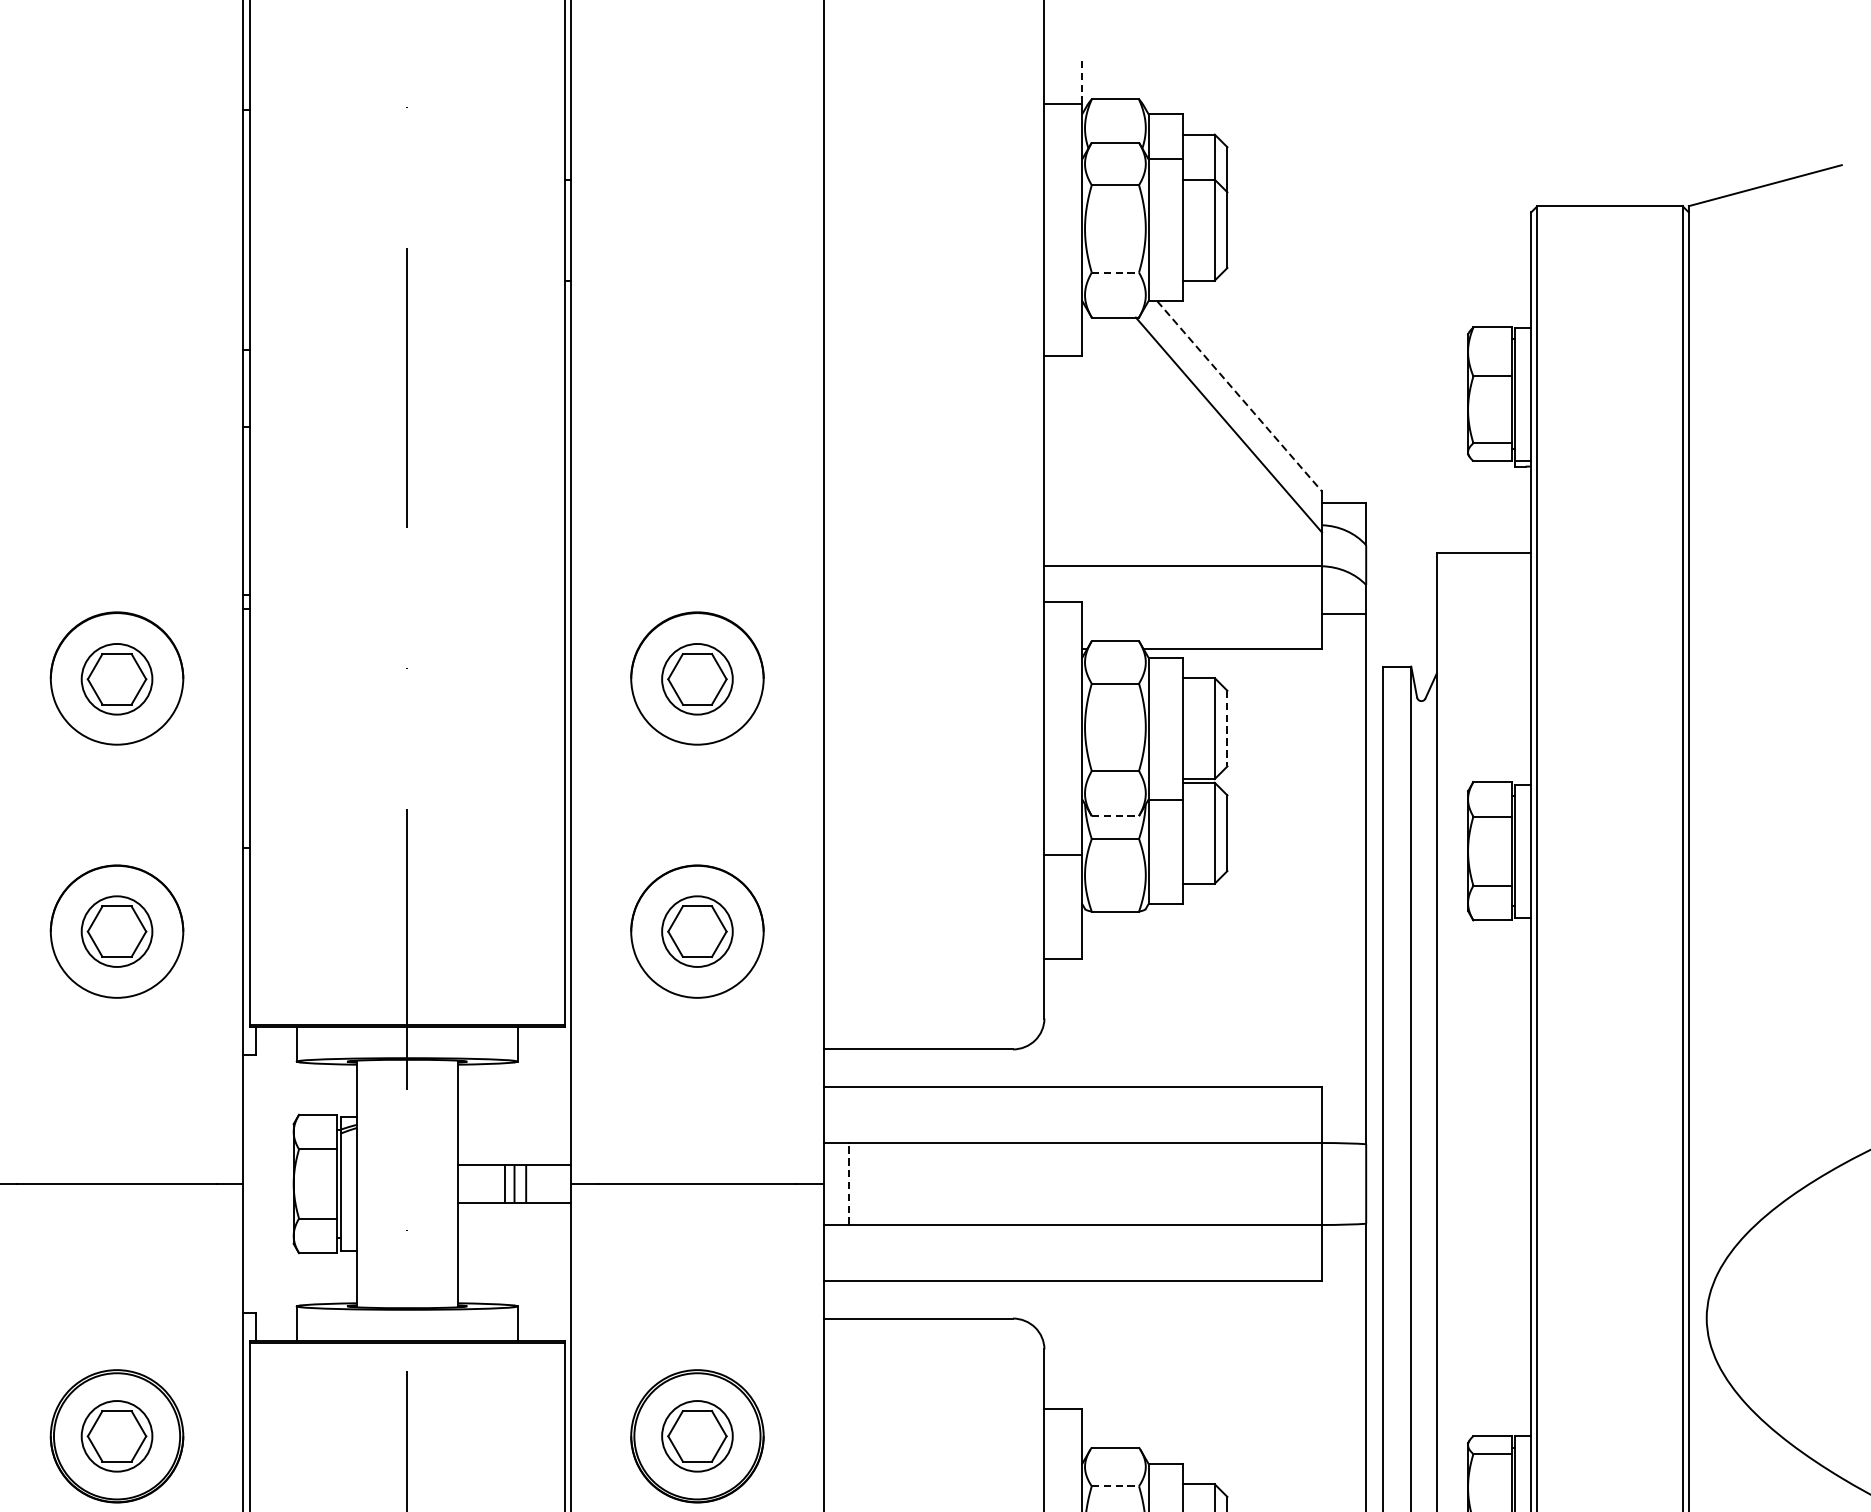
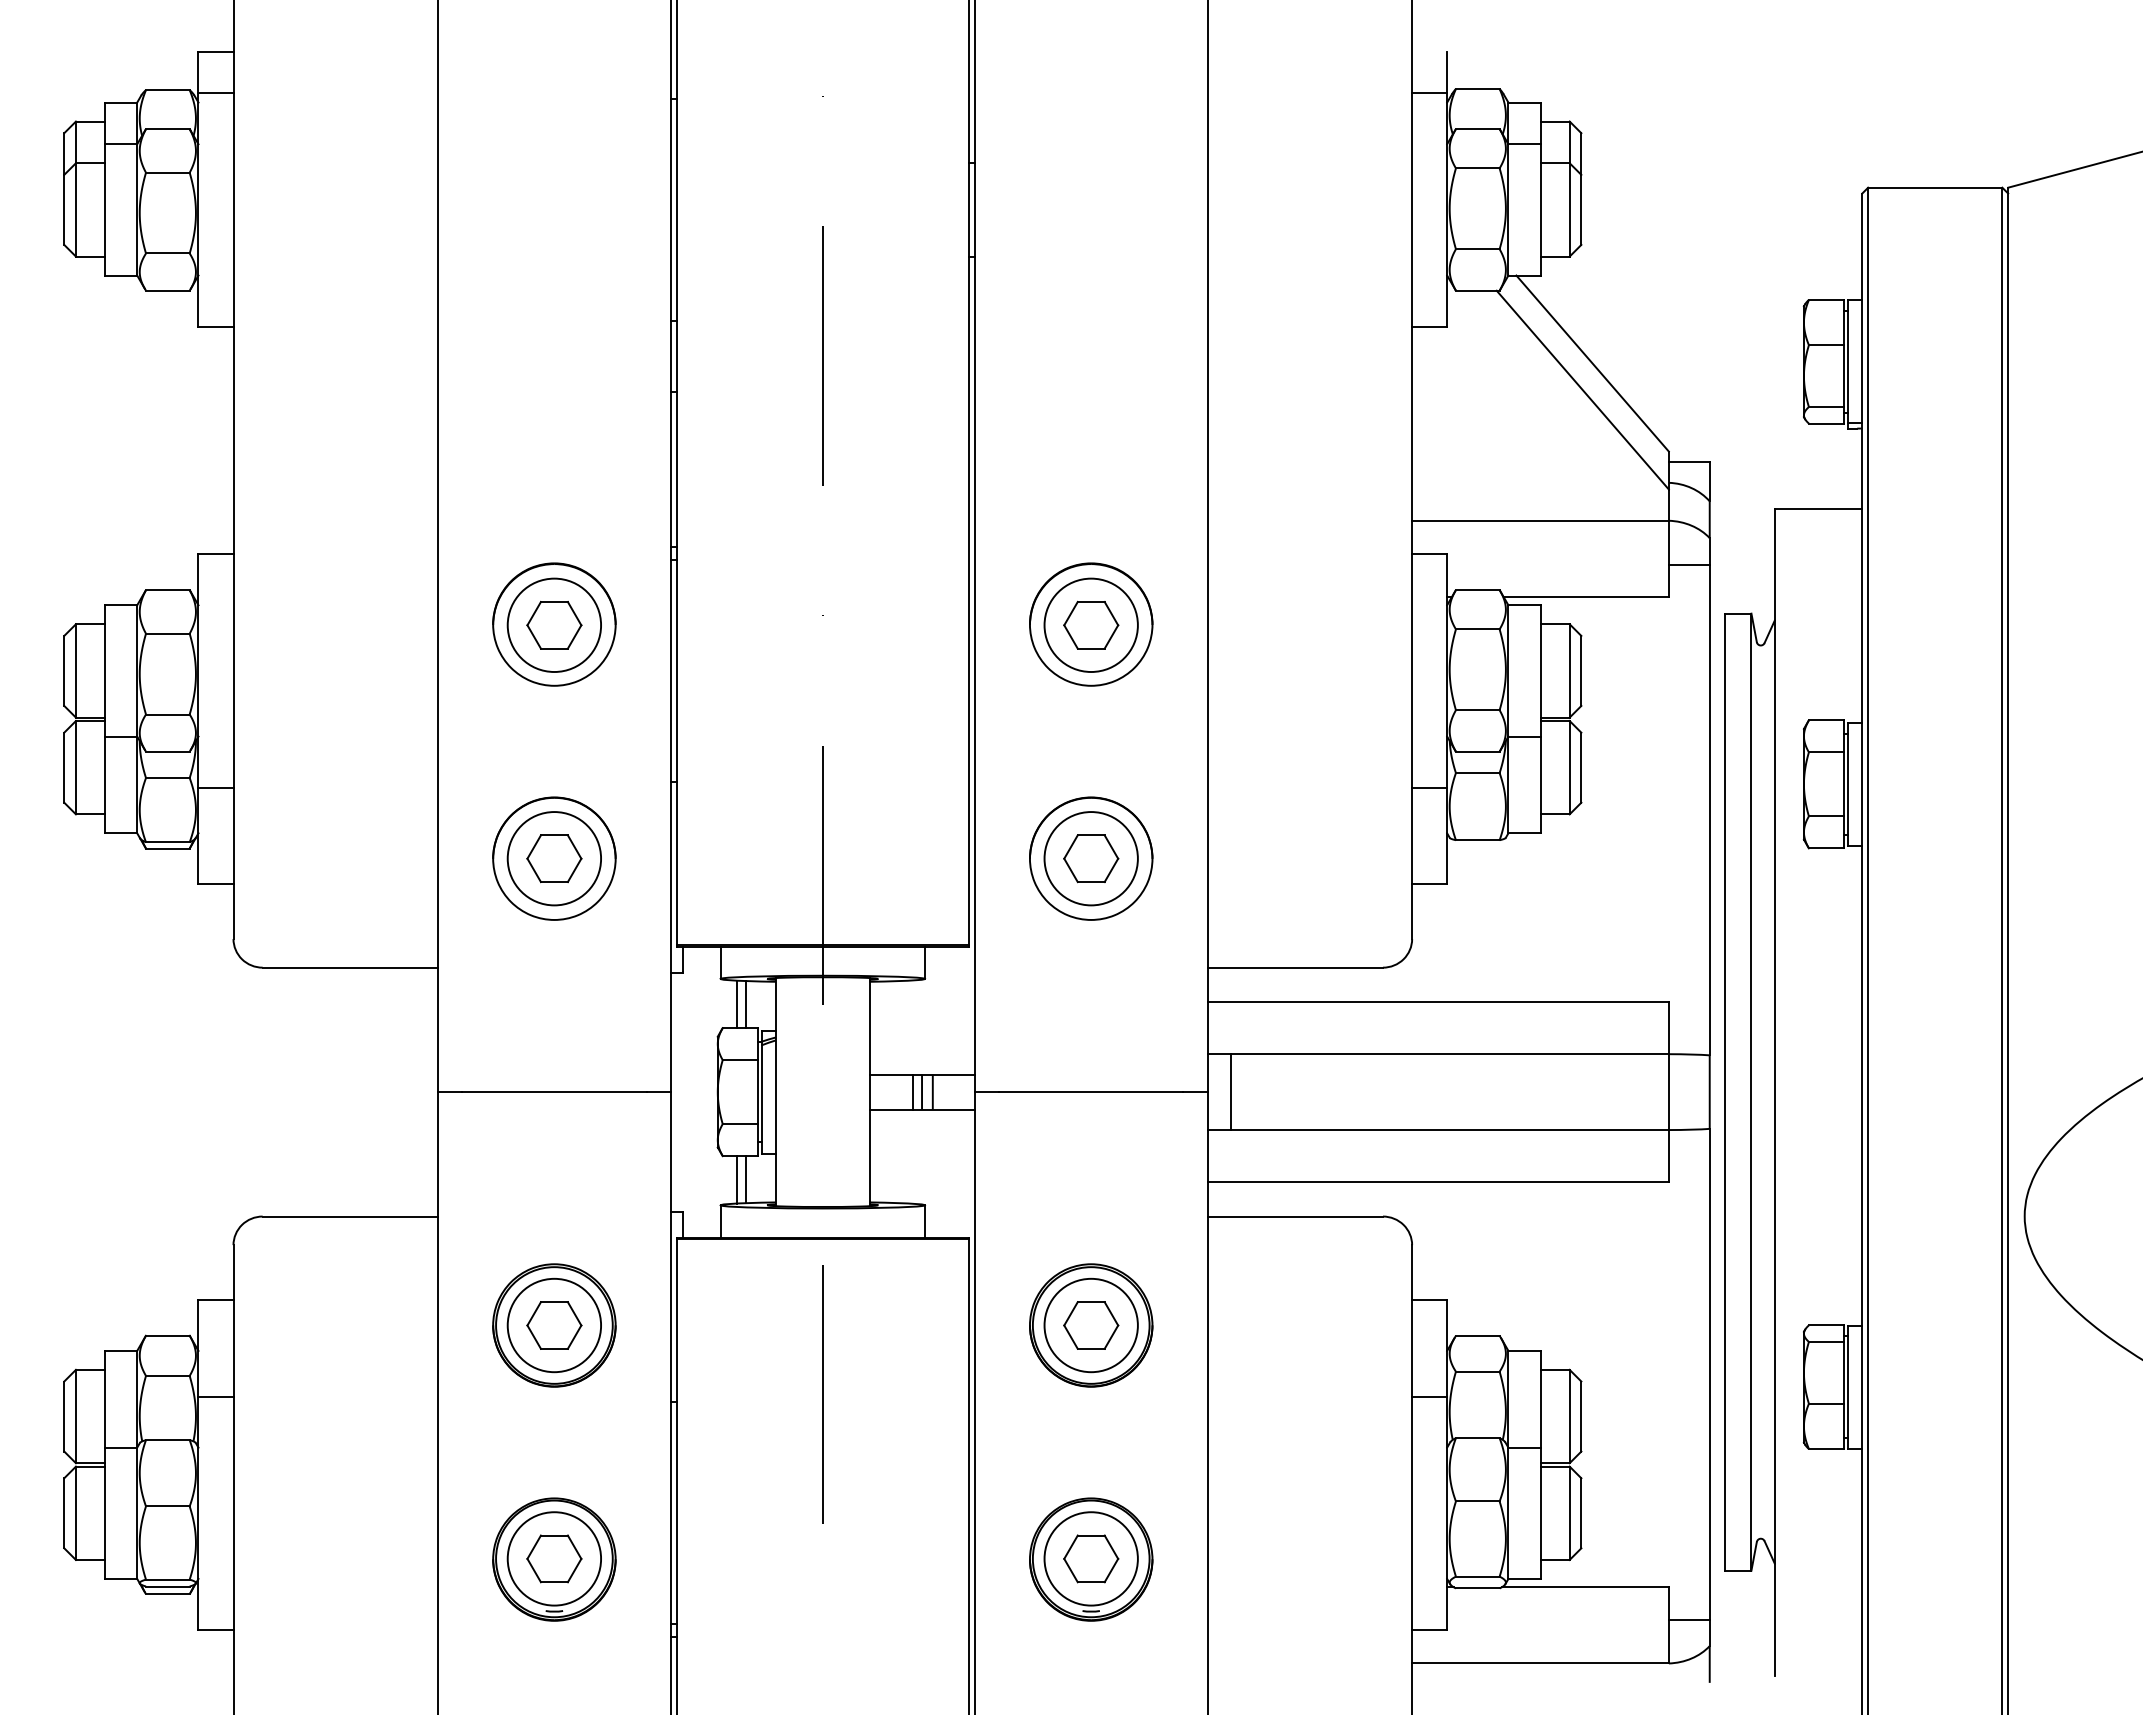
line: (1082, 81) -> (1447, 72), dashed -> solid
line: (1115, 272) -> (1477, 249), dashed -> solid
line: (1239, 396) -> (1592, 363), dashed -> solid
circle: (117, 679) -> (554, 625), size x1.43
circle: (696, 679) -> (1090, 625), size x1.43
line: (1227, 729) -> (1581, 671), dashed -> solid
line: (1115, 815) -> (1477, 751), dashed -> solid
circle: (117, 931) -> (554, 858), size x1.43
circle: (696, 931) -> (1090, 858), size x1.43
line: (315, 1089) -> (737, 1004), added
line: (323, 1089) -> (745, 1004), added
line: (849, 1184) -> (1231, 1092), dashed -> solid
line: (315, 1278) -> (737, 1179), added
line: (323, 1278) -> (745, 1179), added
circle: (117, 1436) -> (554, 1325), size x1.43
circle: (696, 1436) -> (1090, 1325), size x1.43
line: (1115, 1486) -> (1477, 1371), dashed -> solid

